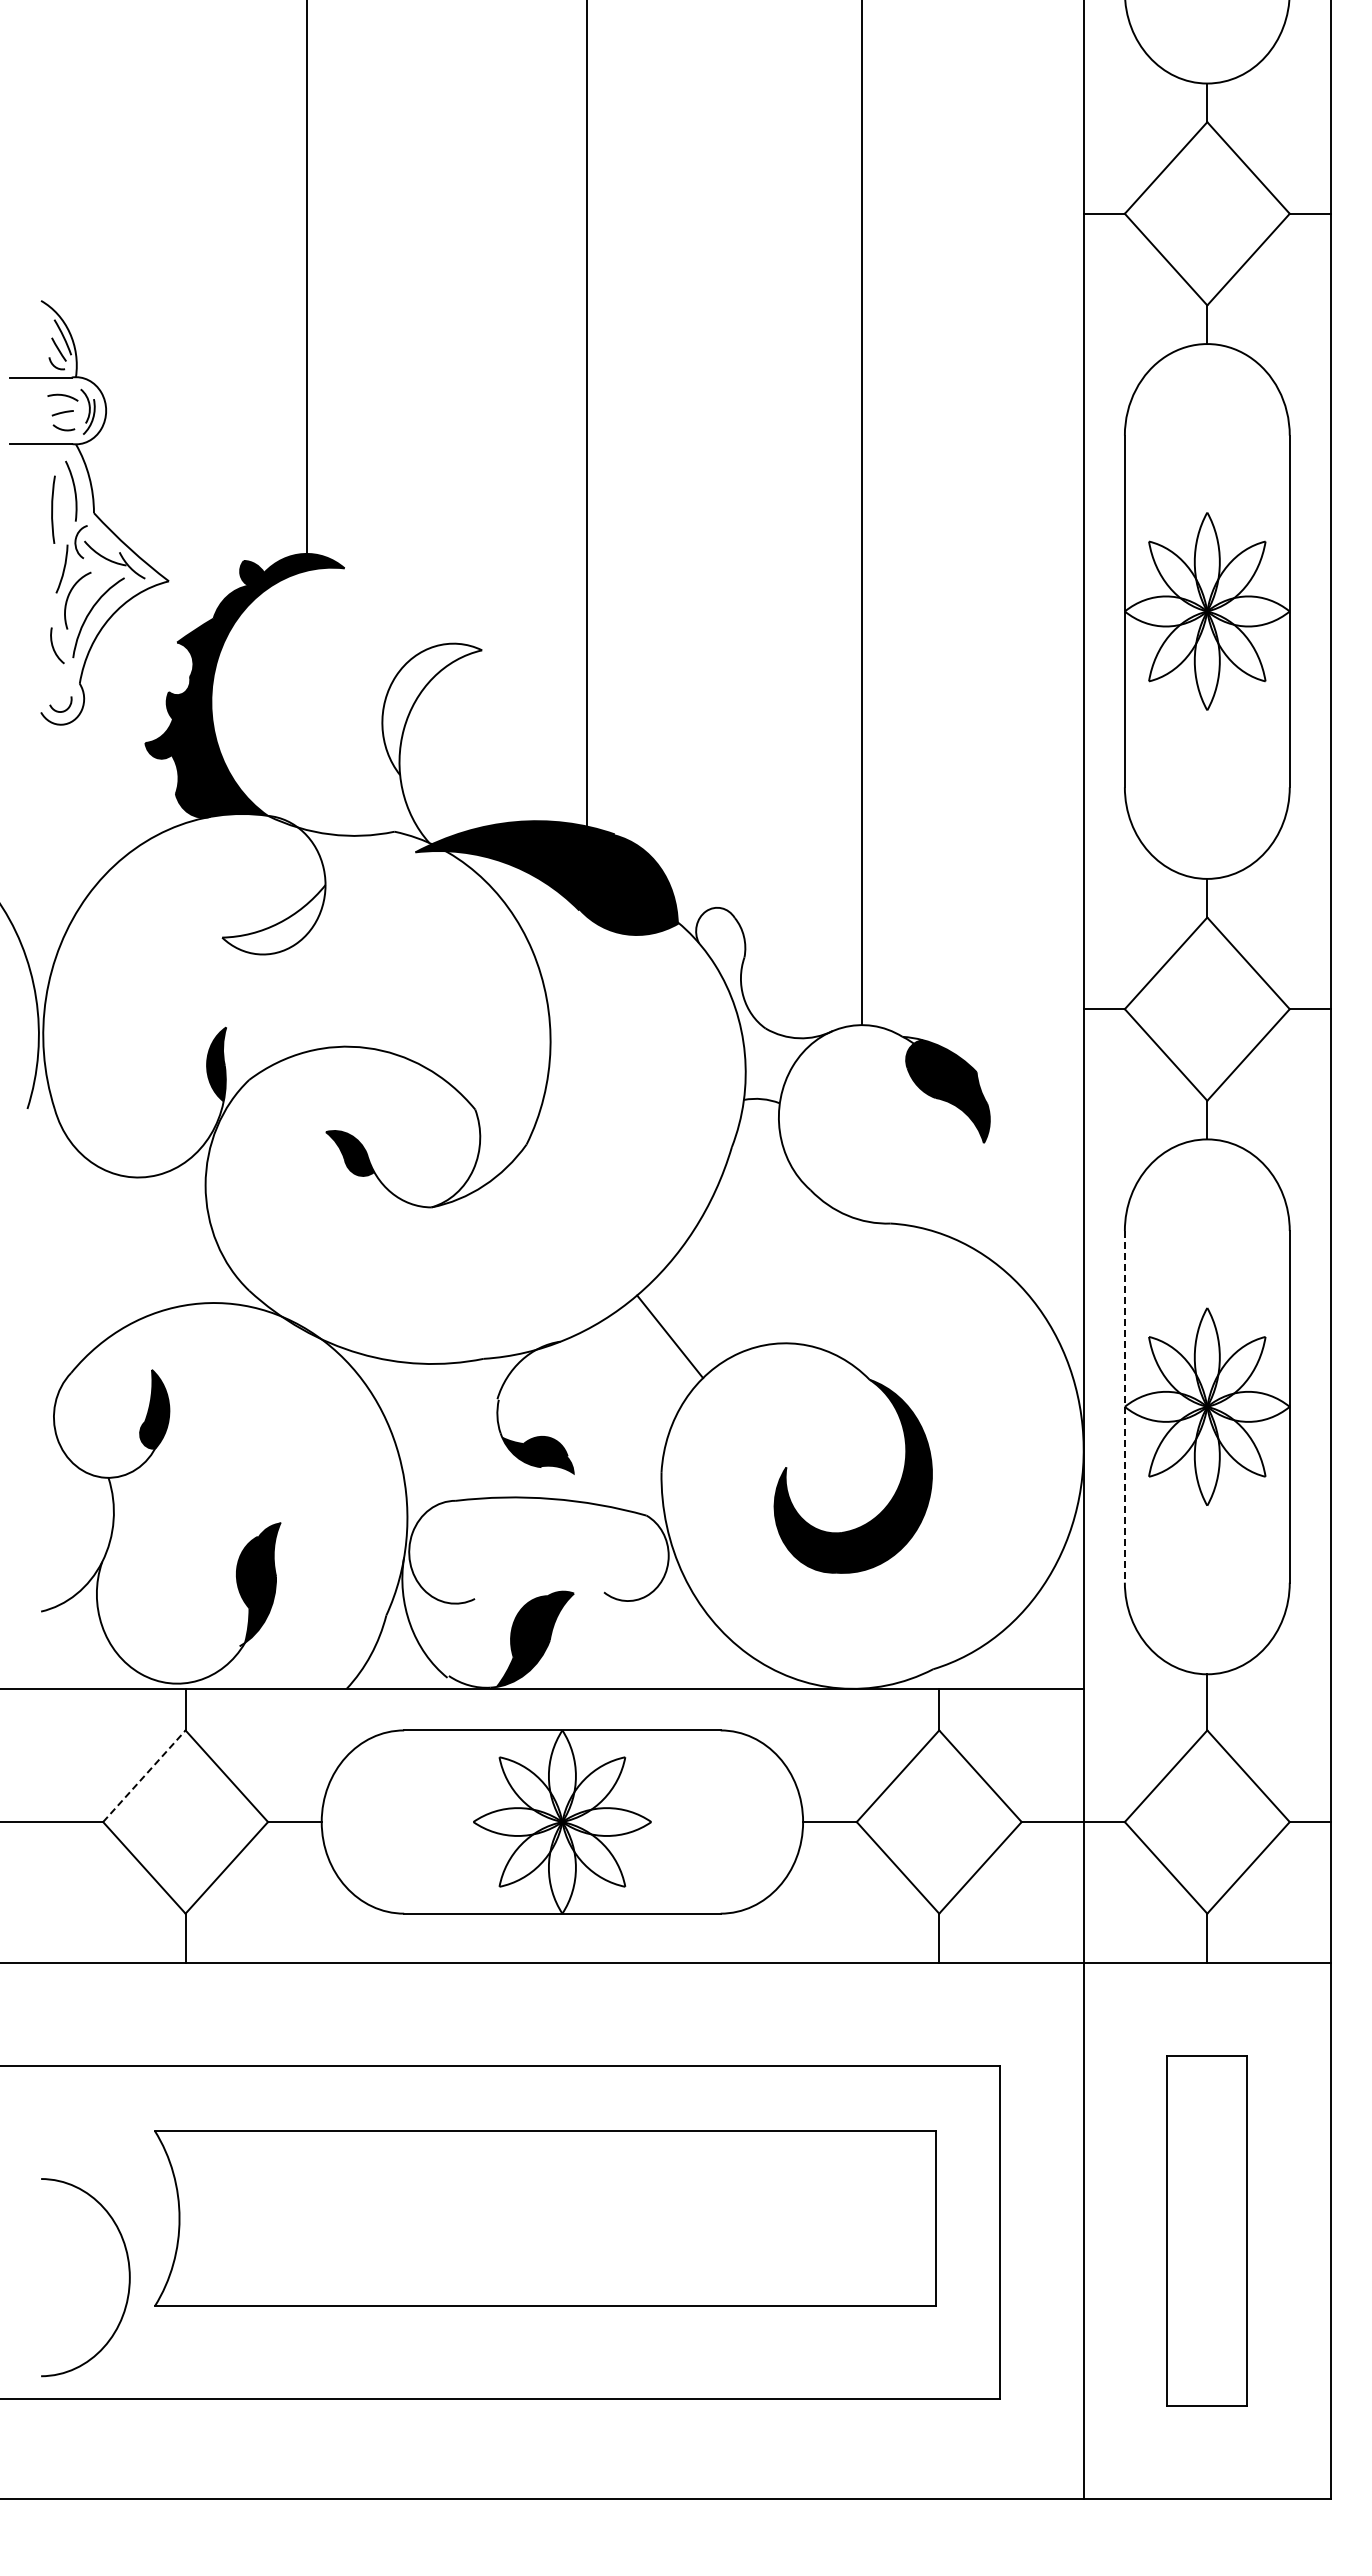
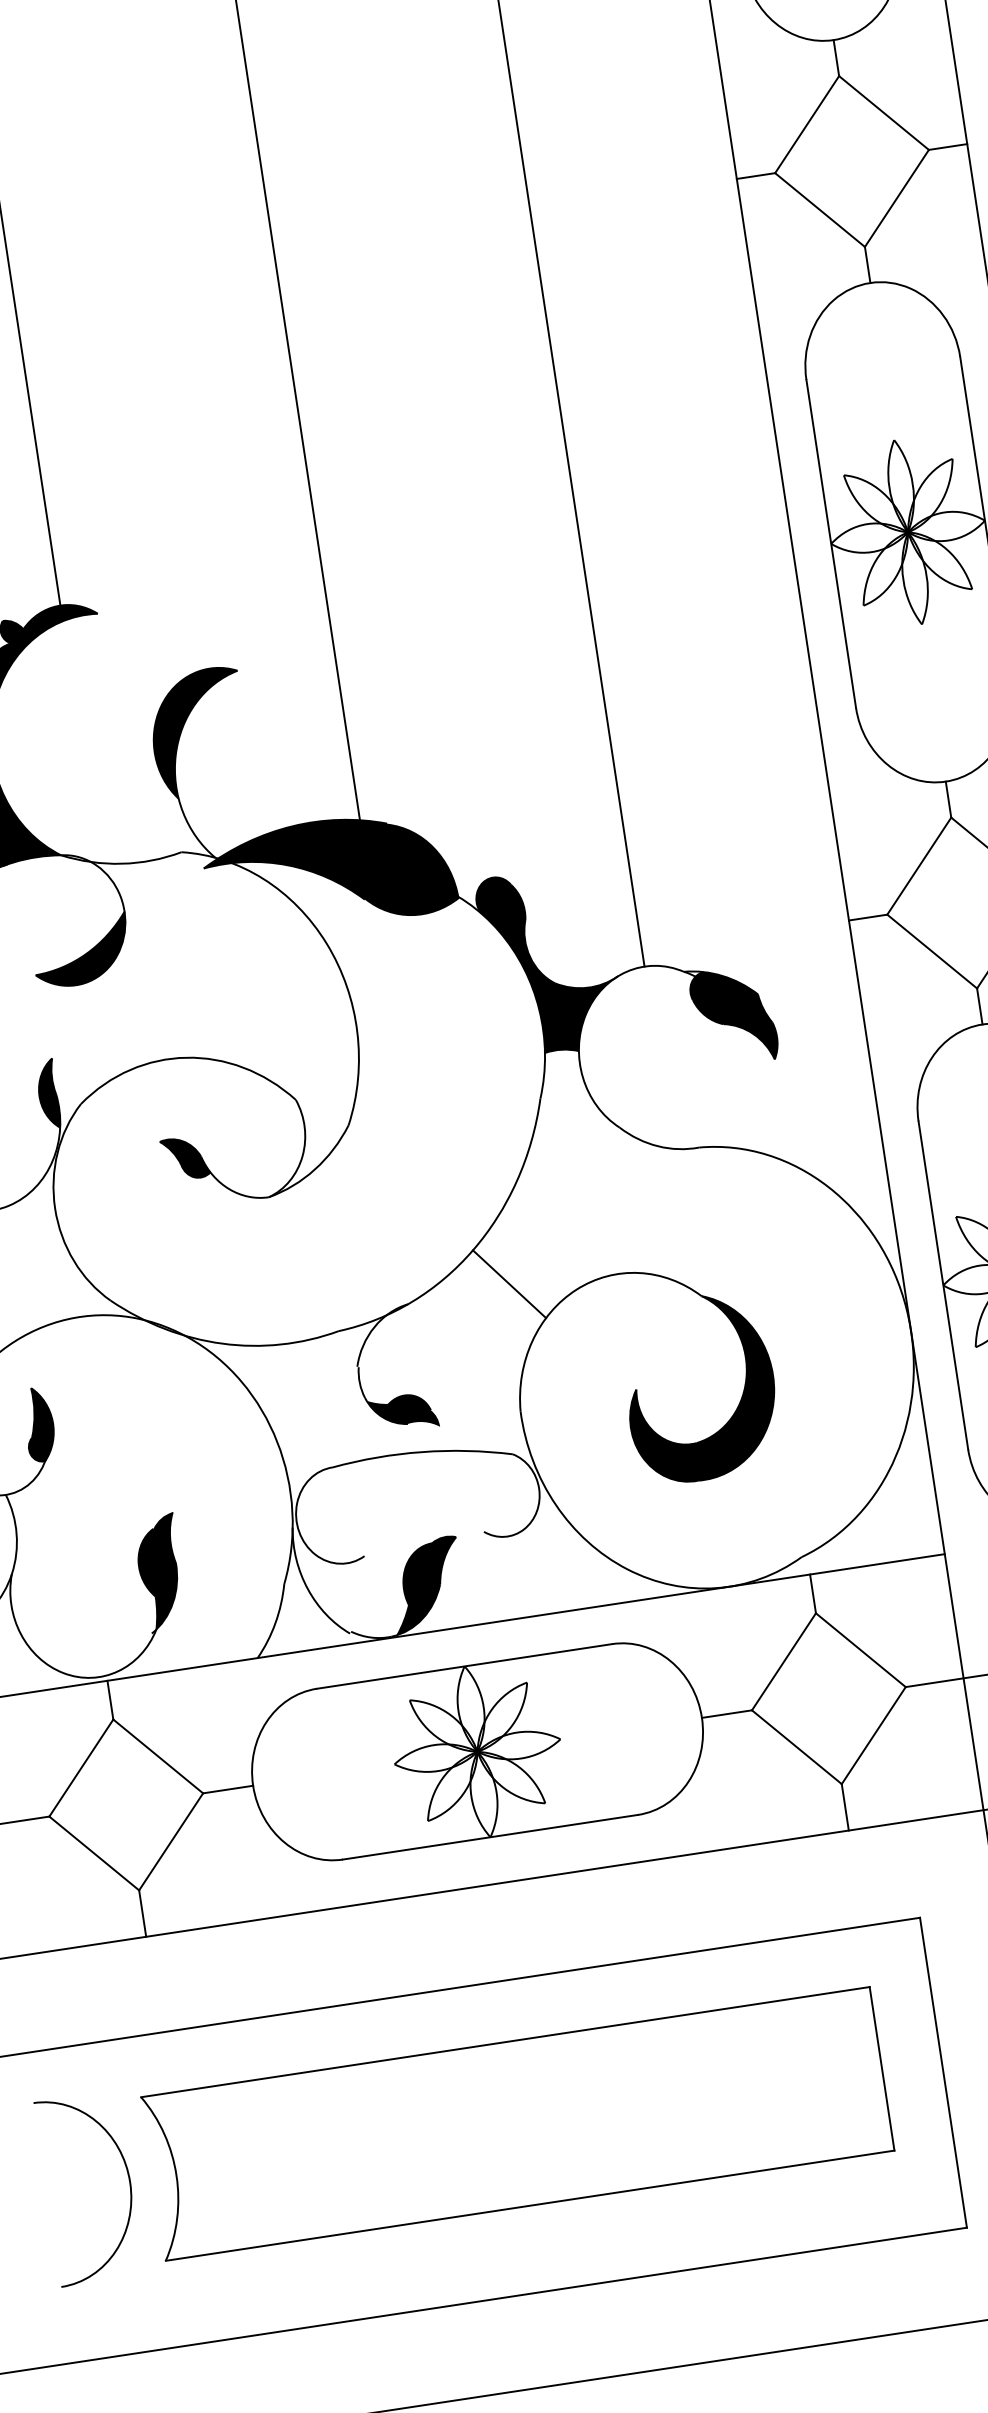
fill: (432, 709) -> (199, 732), added
fill: (273, 919) -> (80, 951), added
fill: (762, 1005) -> (548, 962), added
line: (1124, 1406) -> (942, 1285), dashed -> solid
line: (144, 1776) -> (81, 1768), dashed -> solid
curve: (128, 2275) -> (128, 2180), moved

